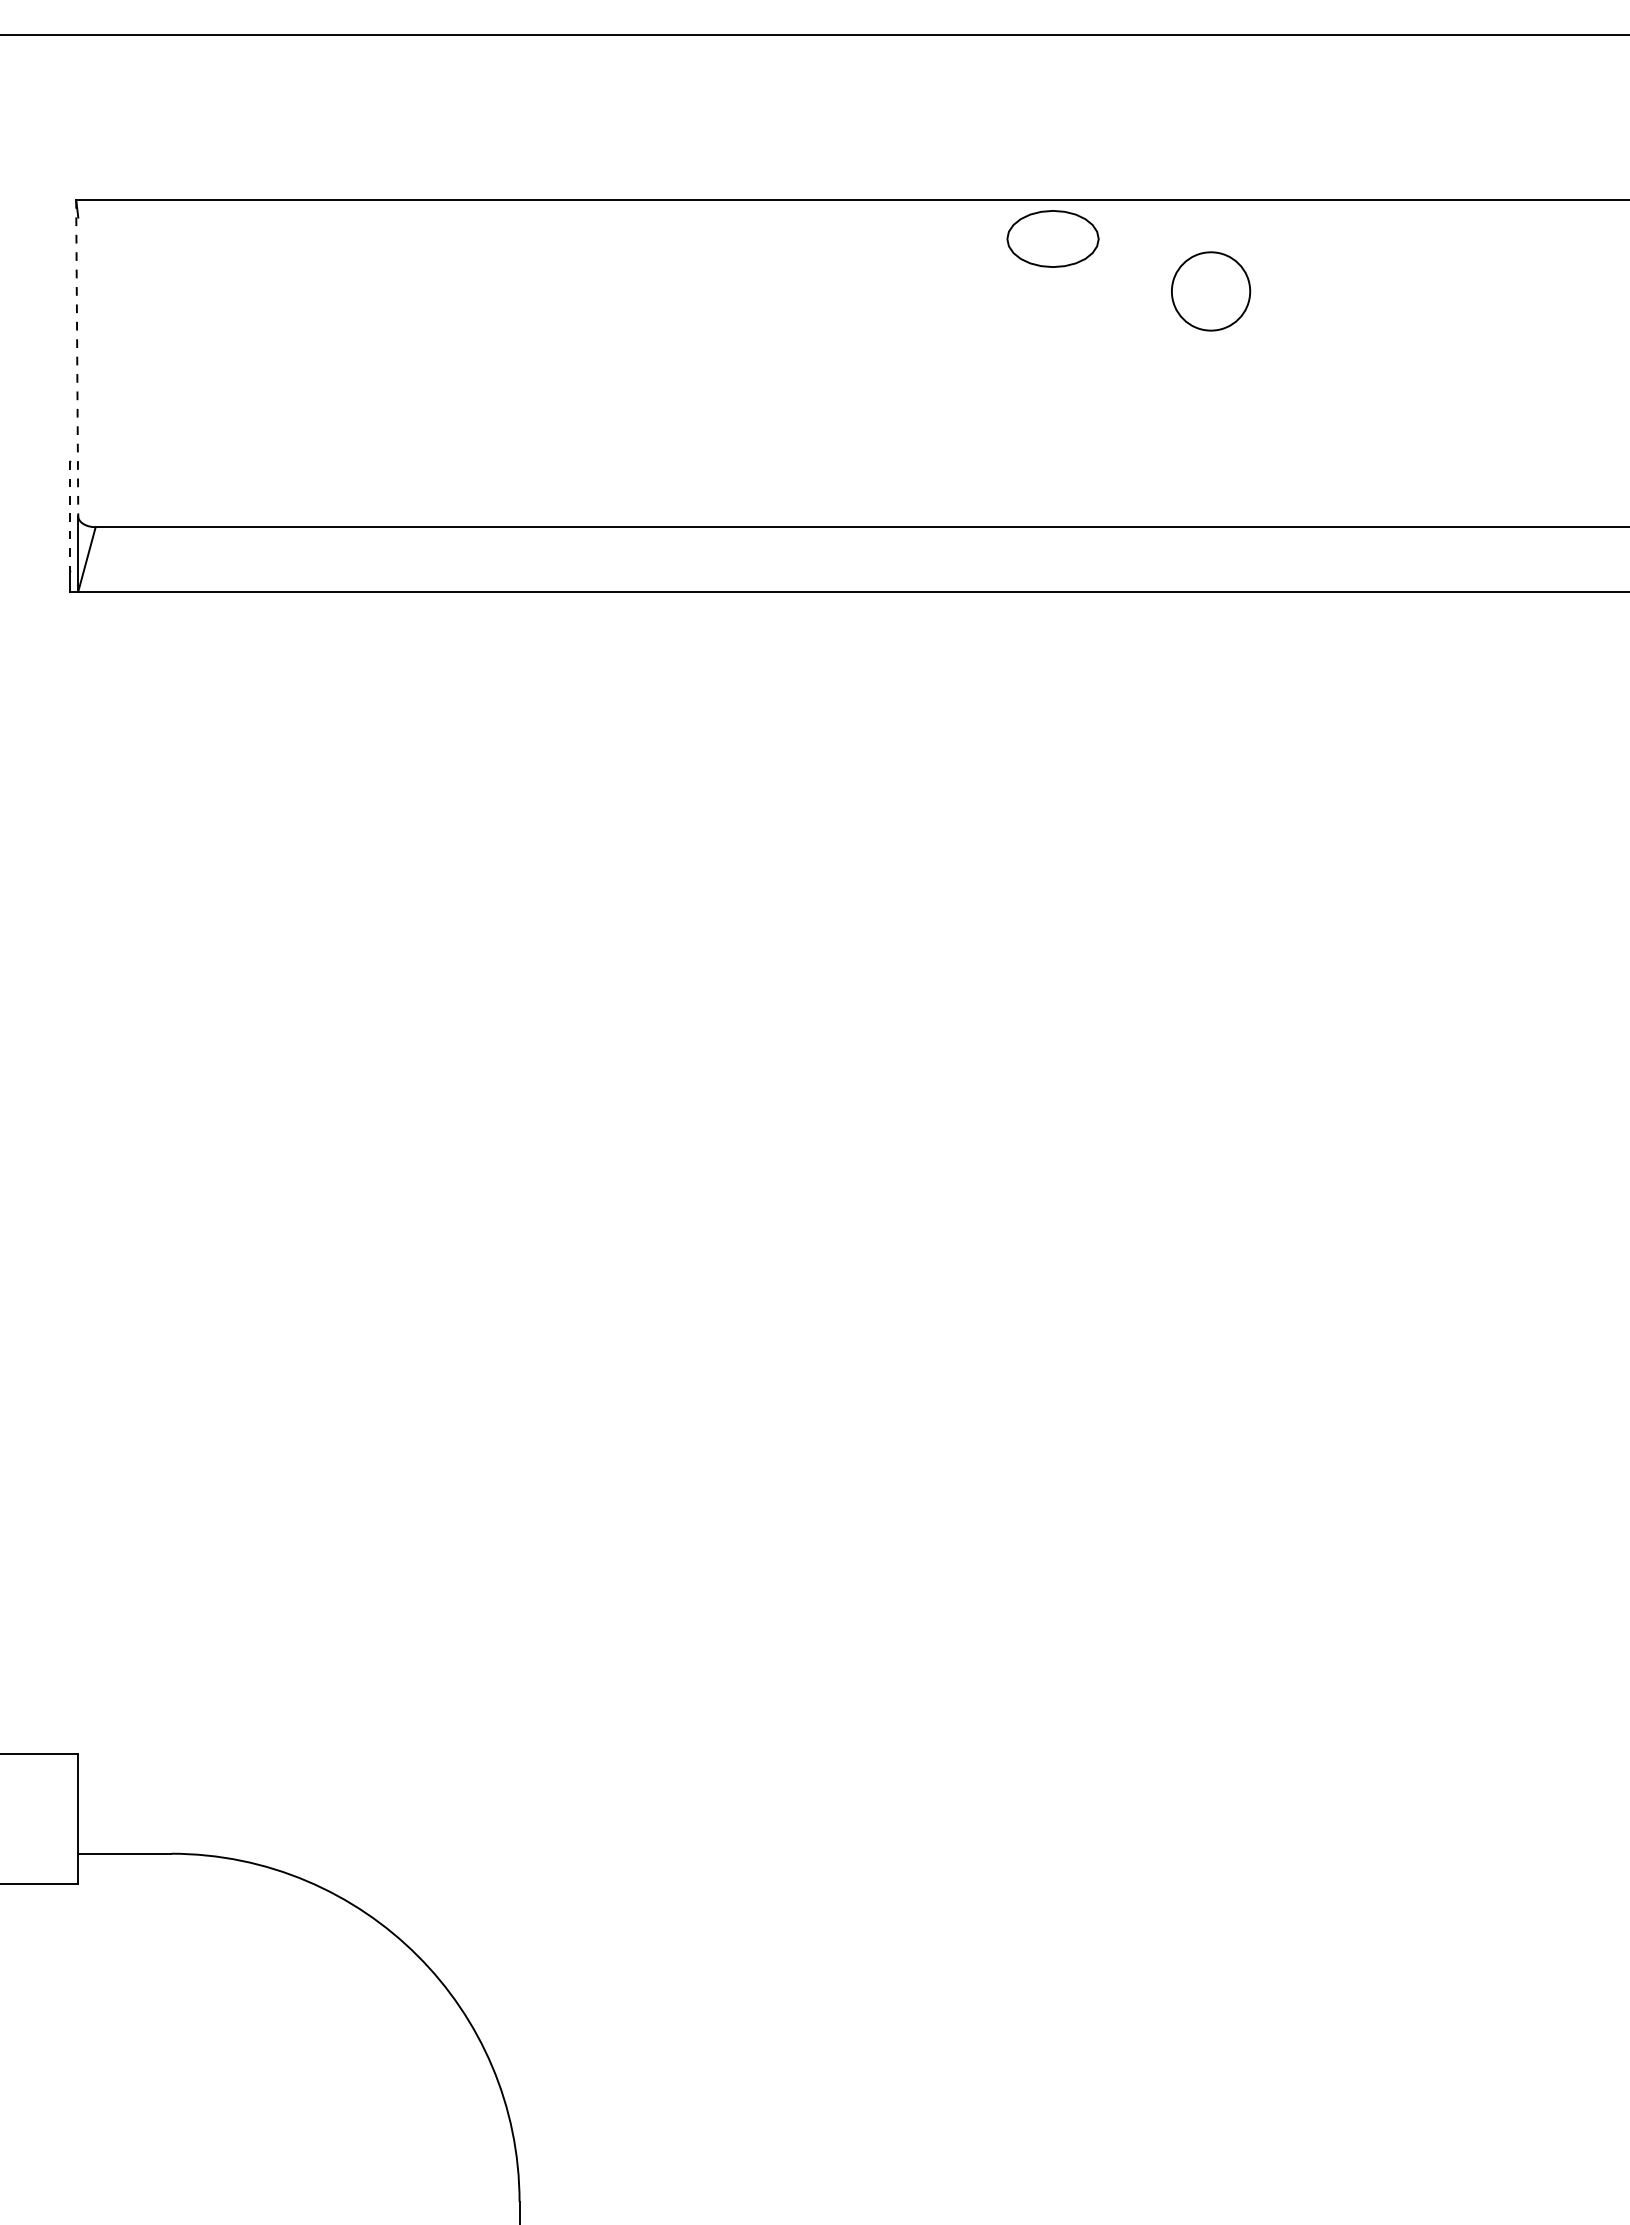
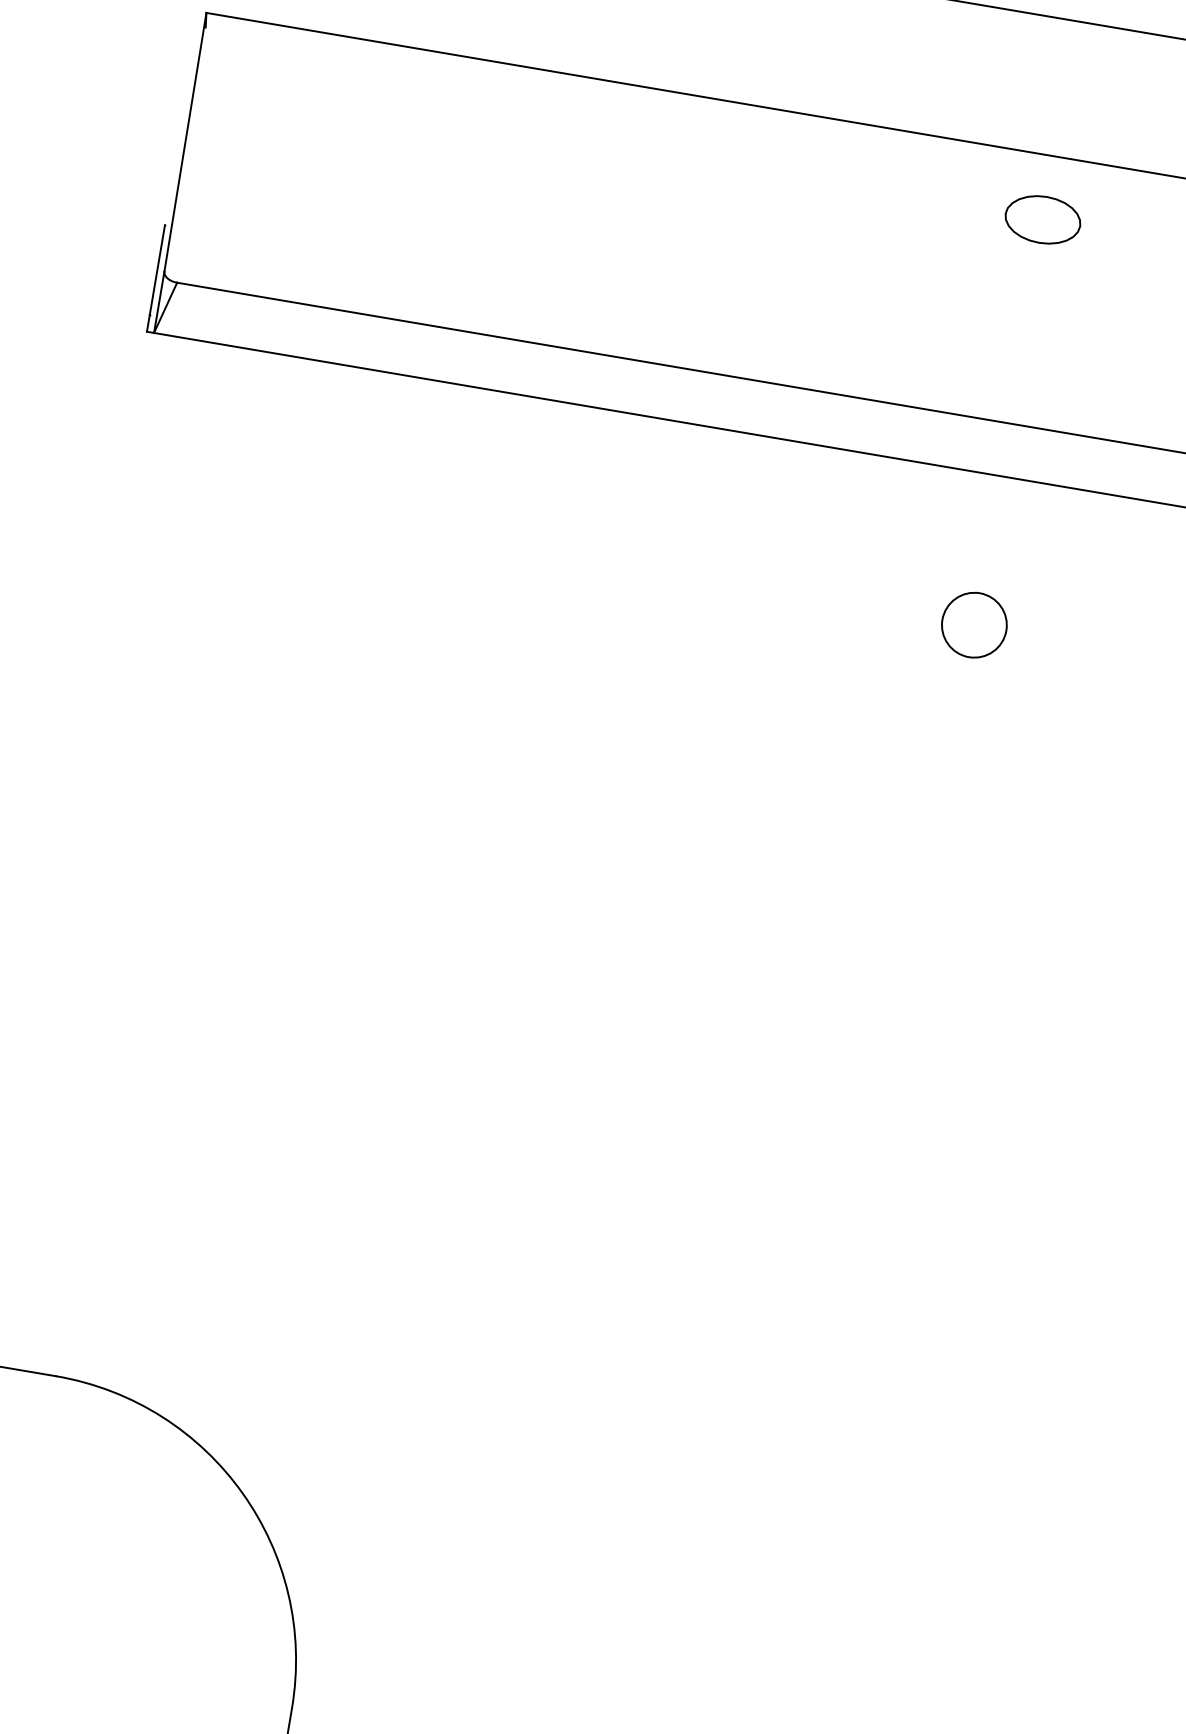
part: (1052, 238) -> (1042, 219), moved
circle: (1211, 291) -> (974, 625), moved
line: (77, 358) -> (185, 142), dashed -> solid
line: (69, 516) -> (157, 270), dashed -> solid

